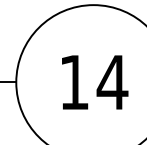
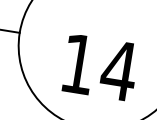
text: (95, 82) -> (100, 67), moved

